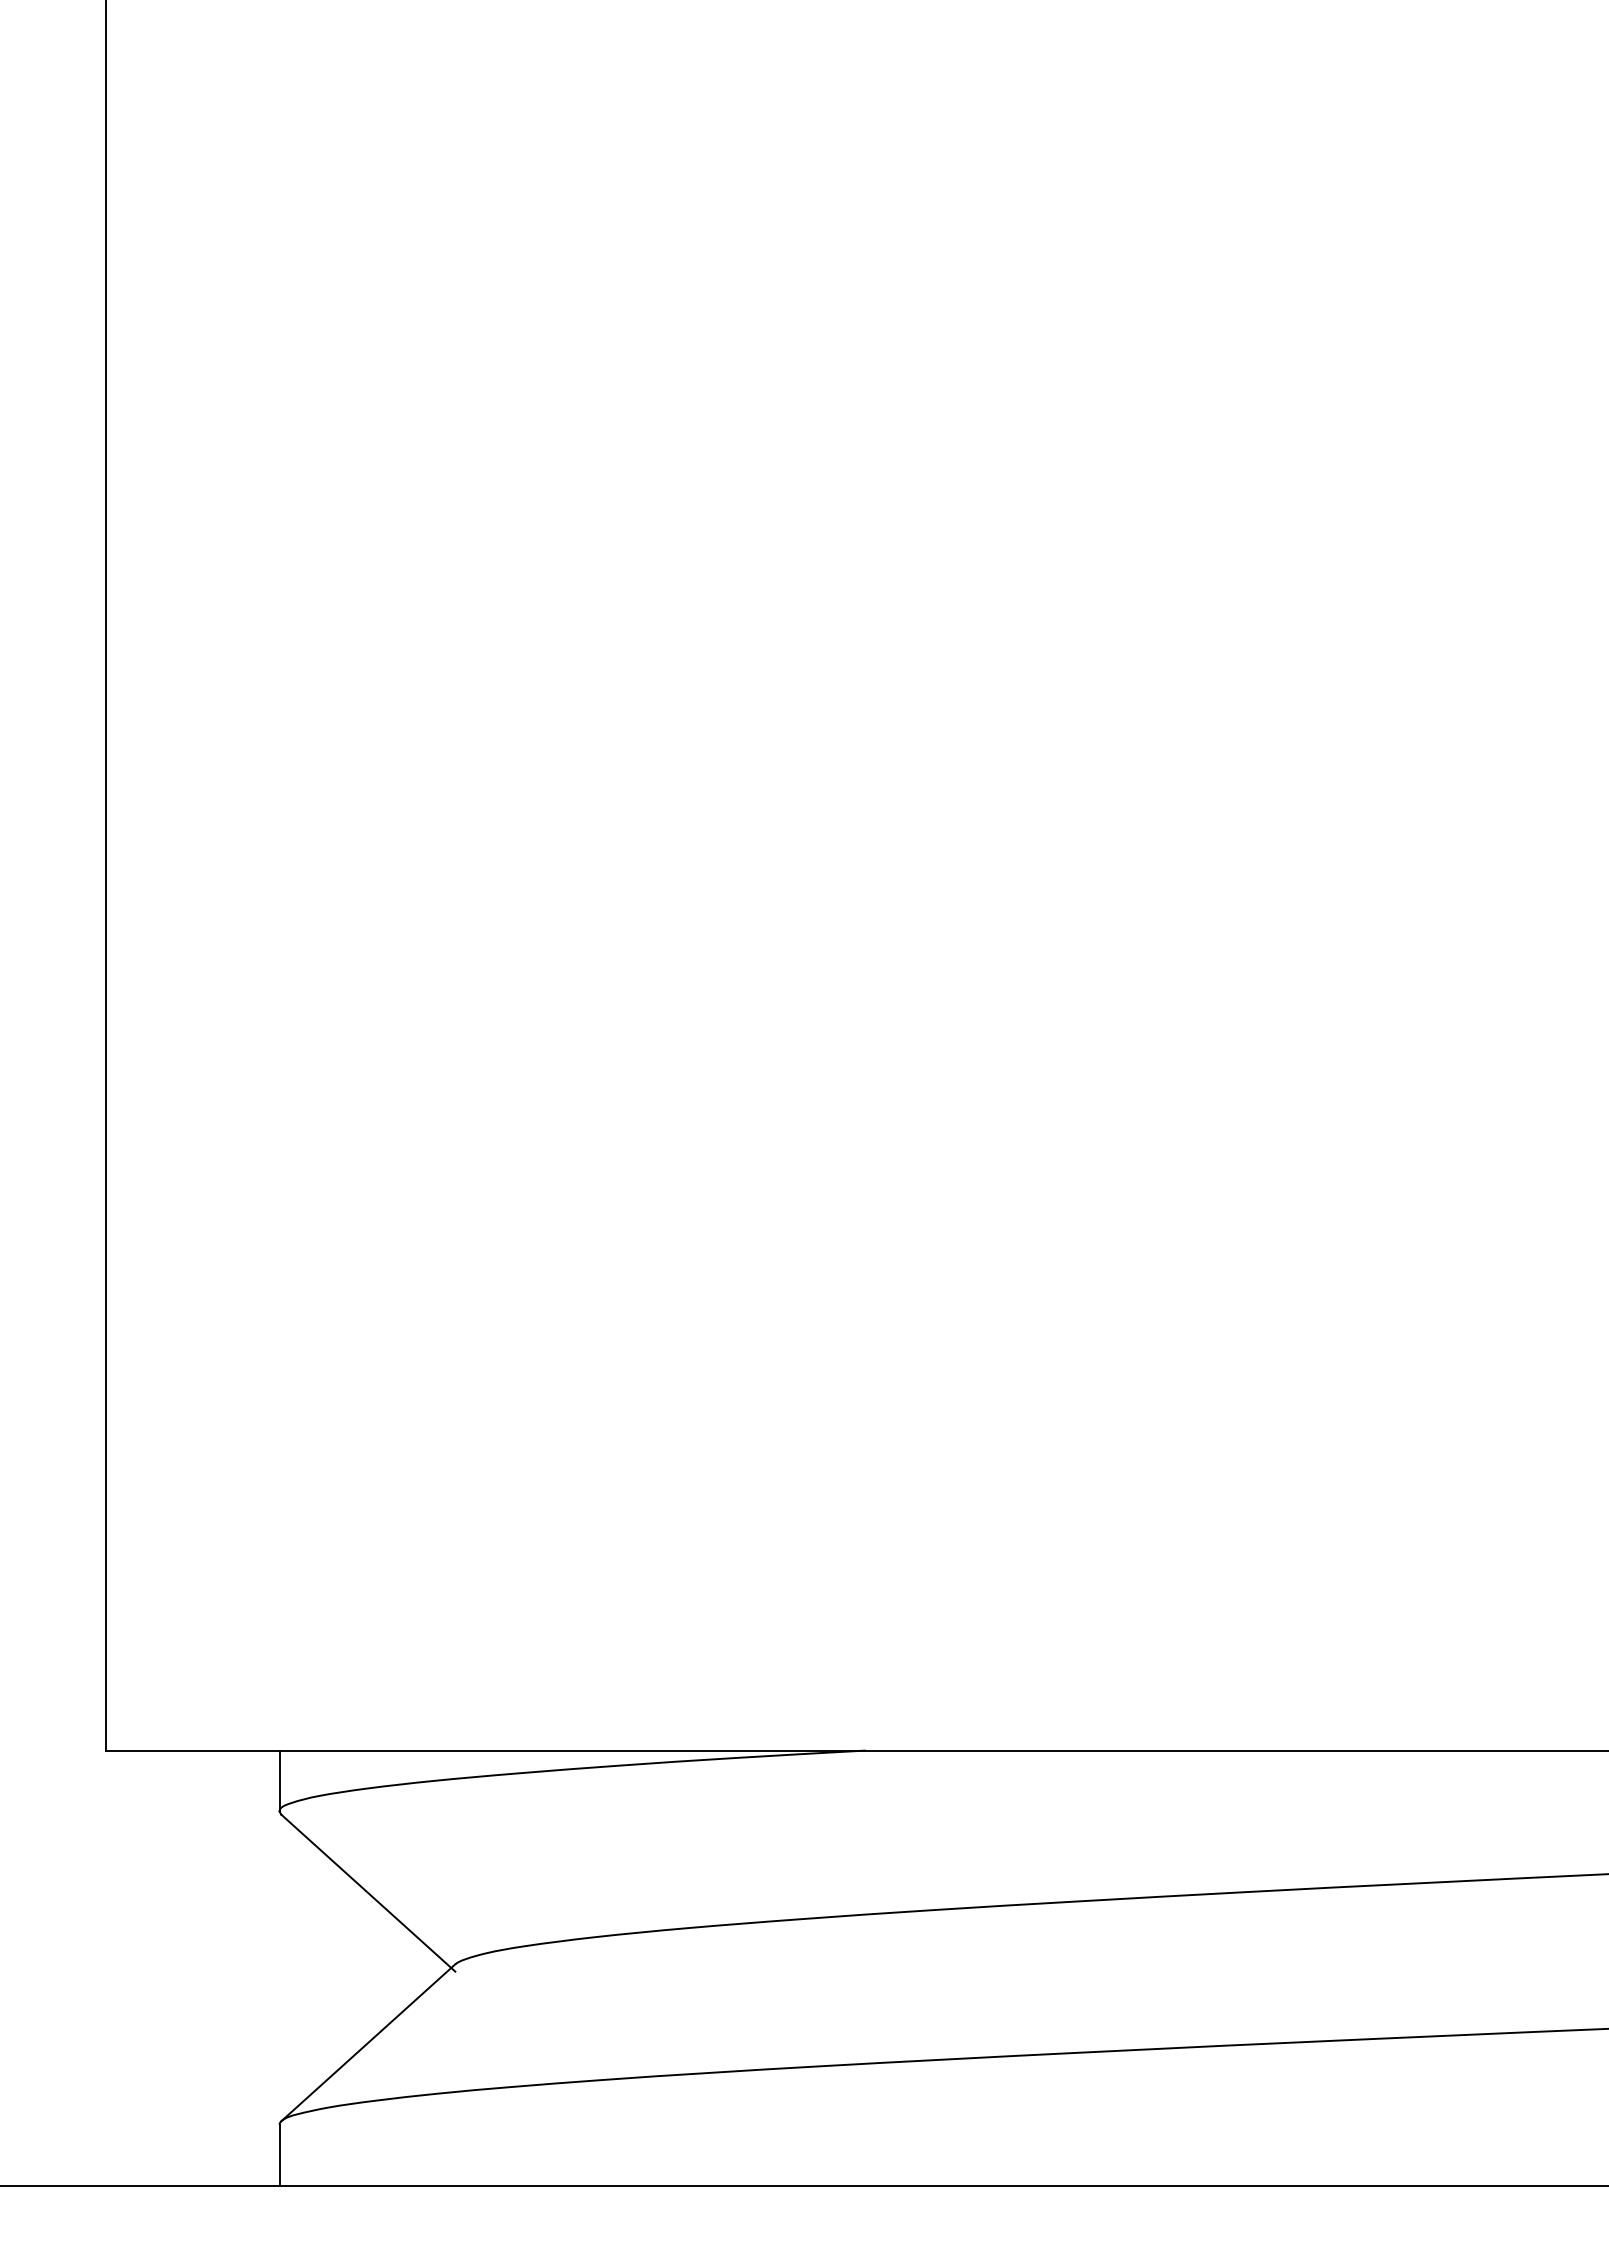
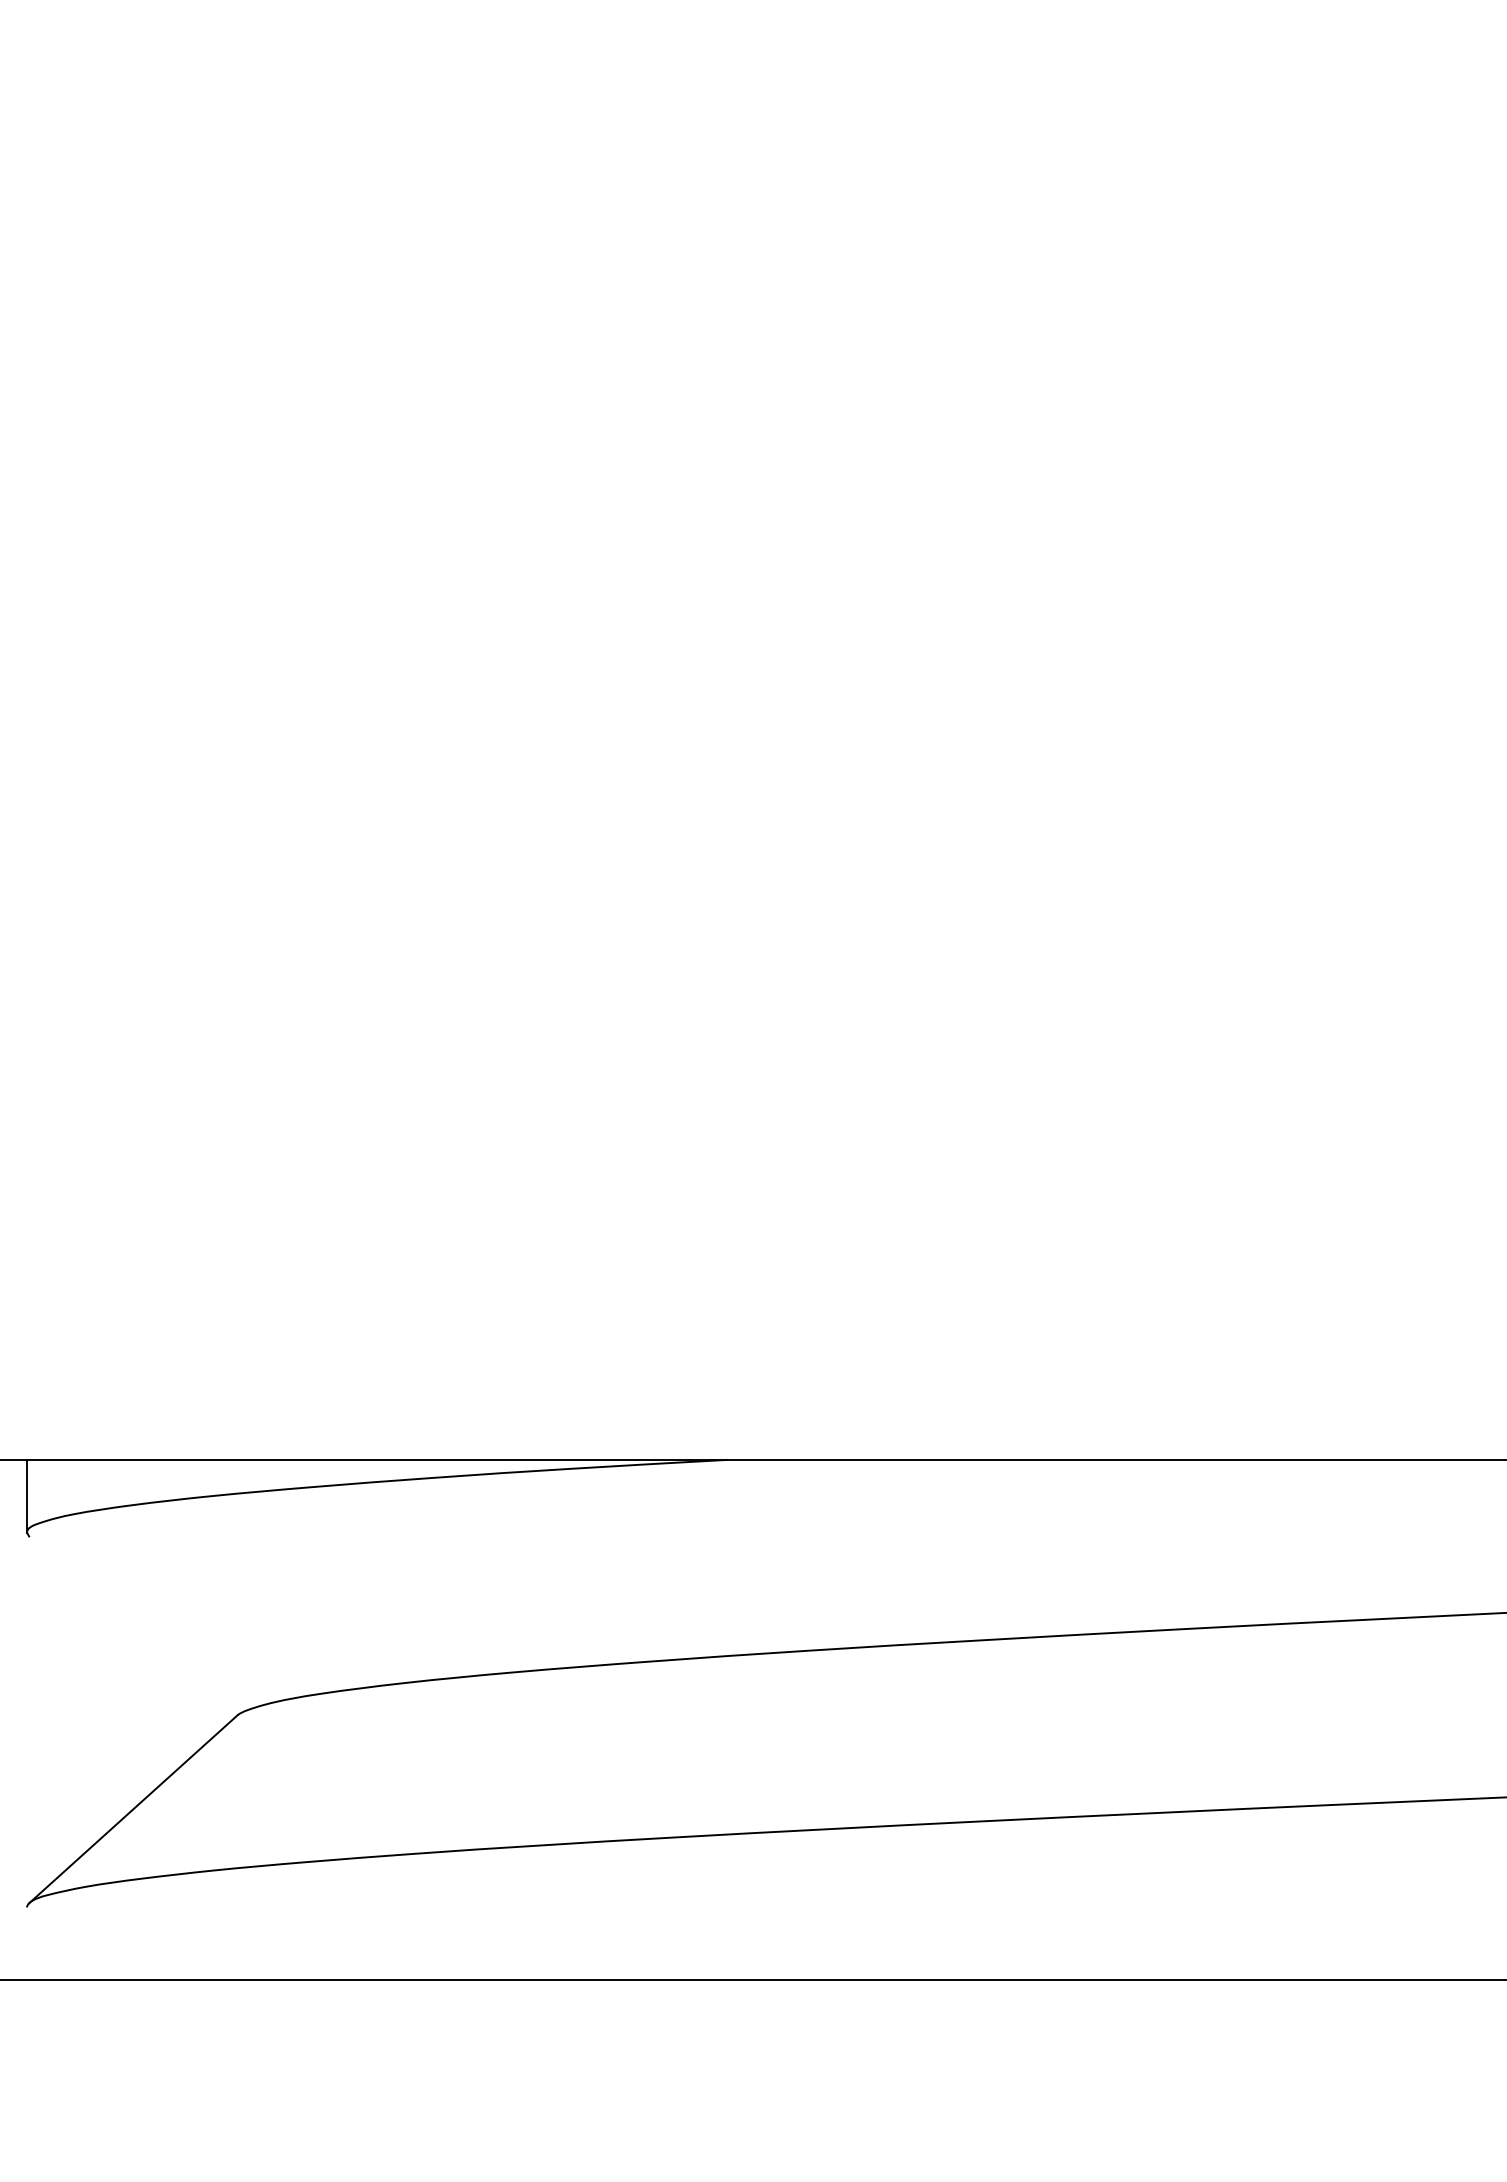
line: (368, 1892) -> (133, 1629), removed
line: (279, 2154) -> (26, 1943), removed

